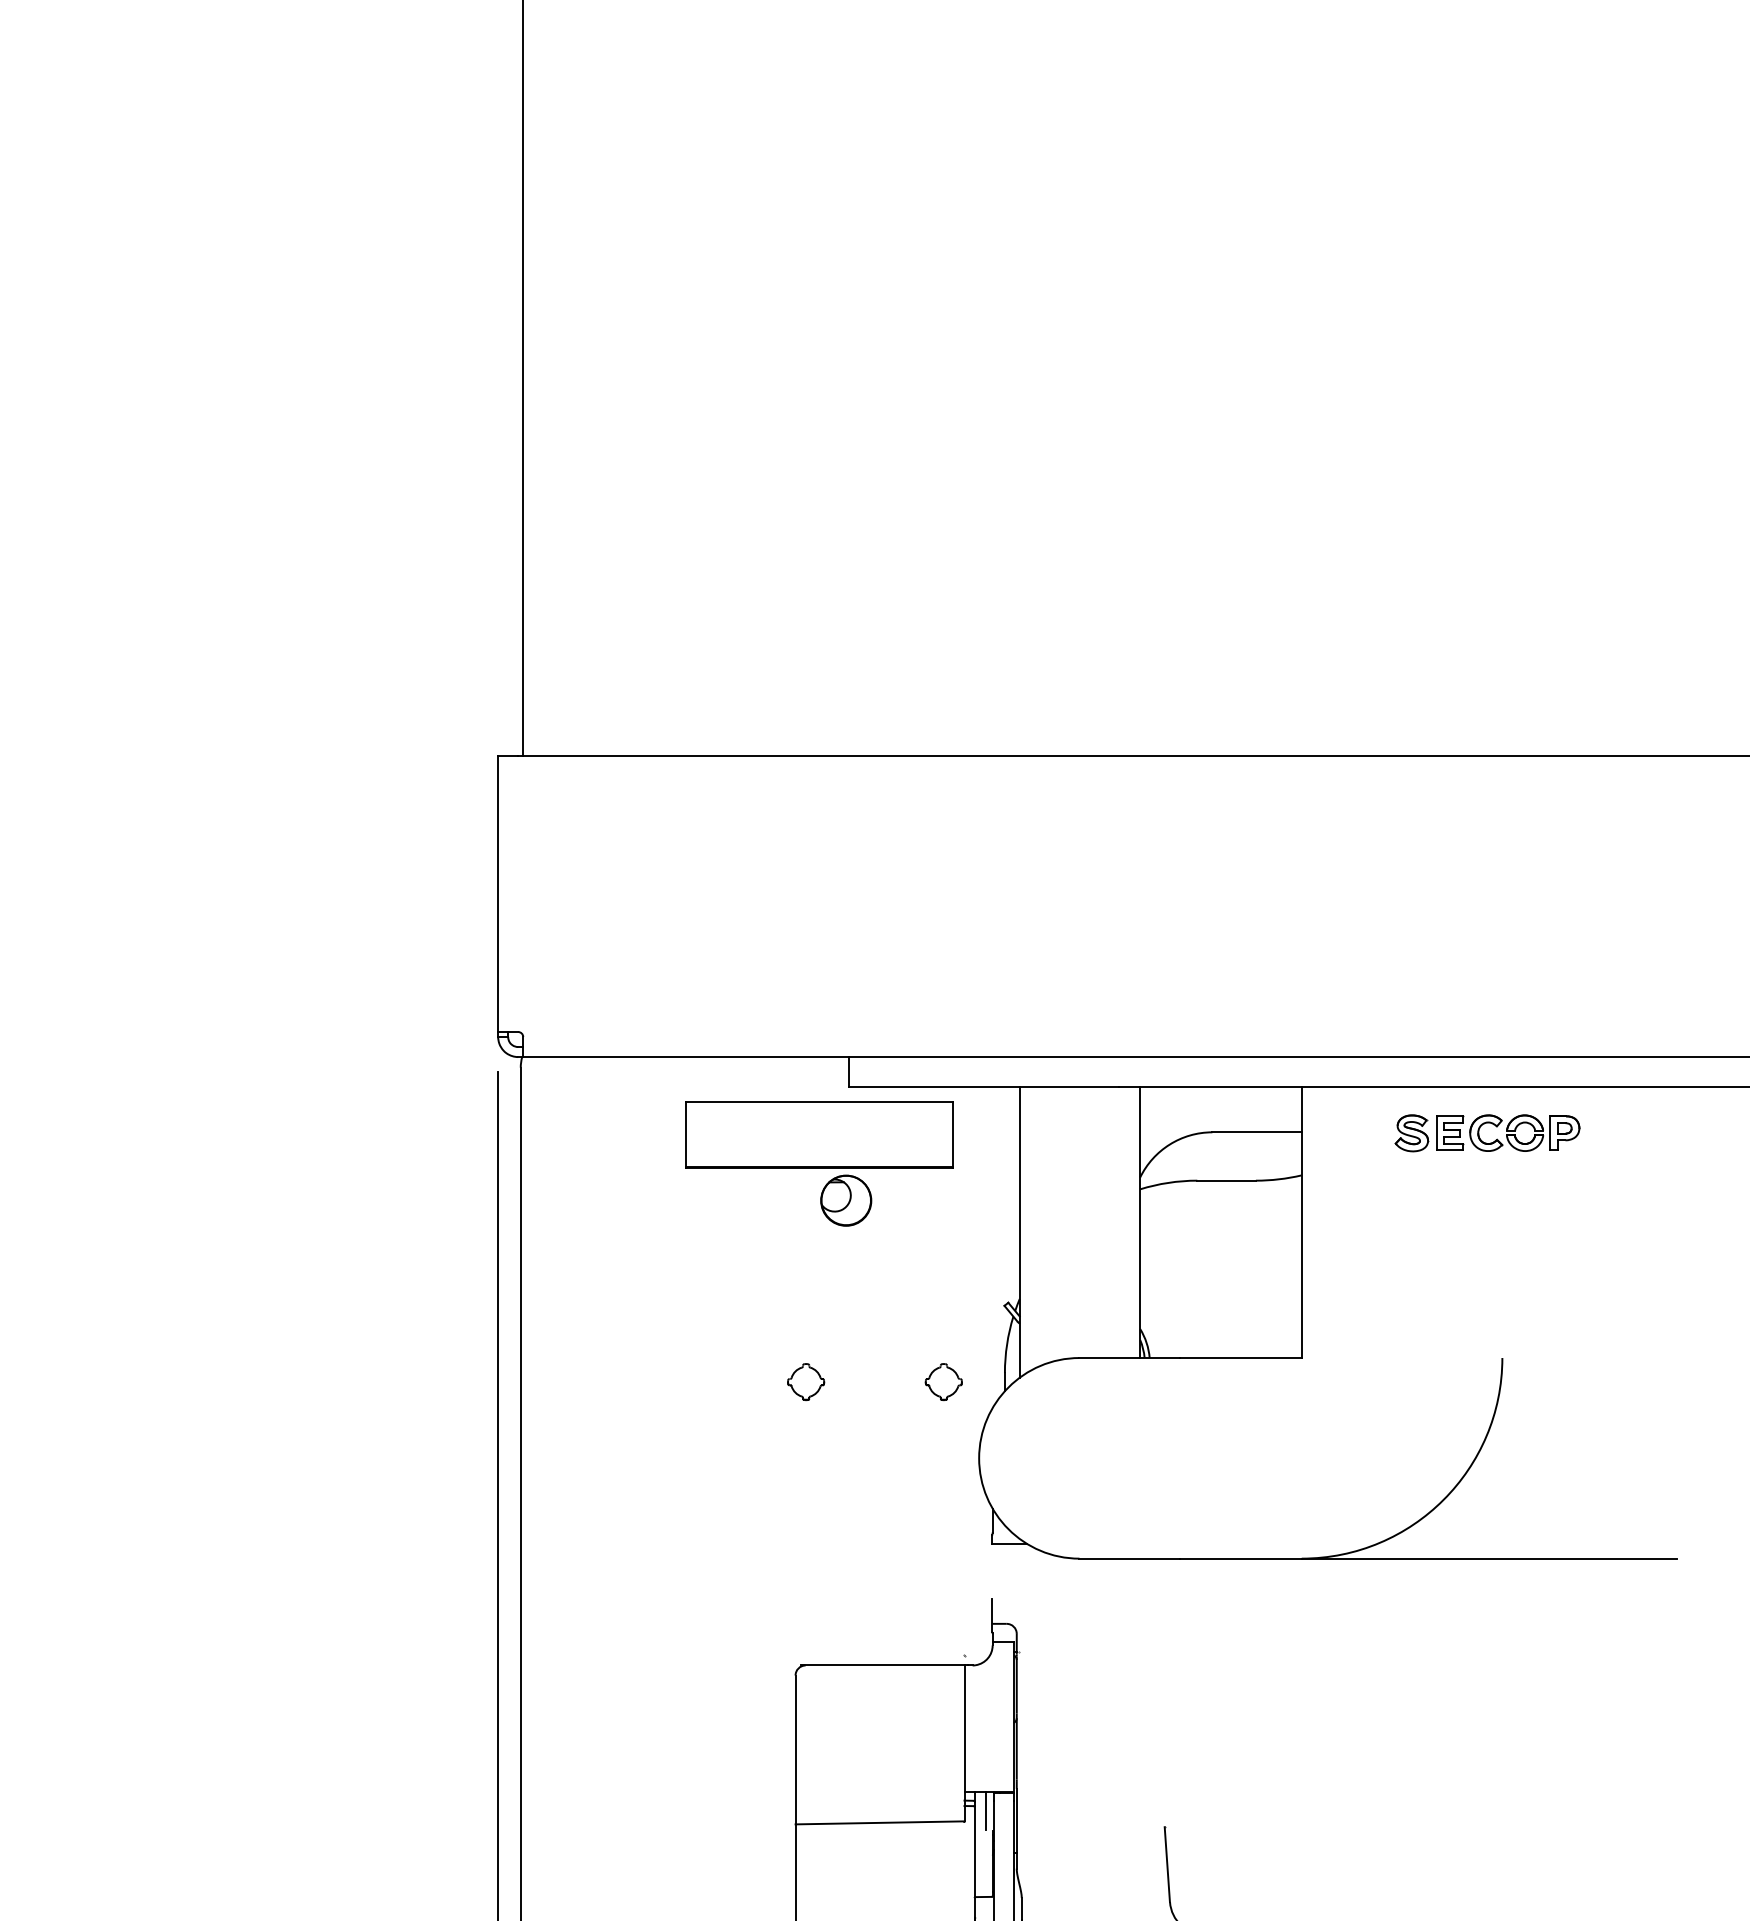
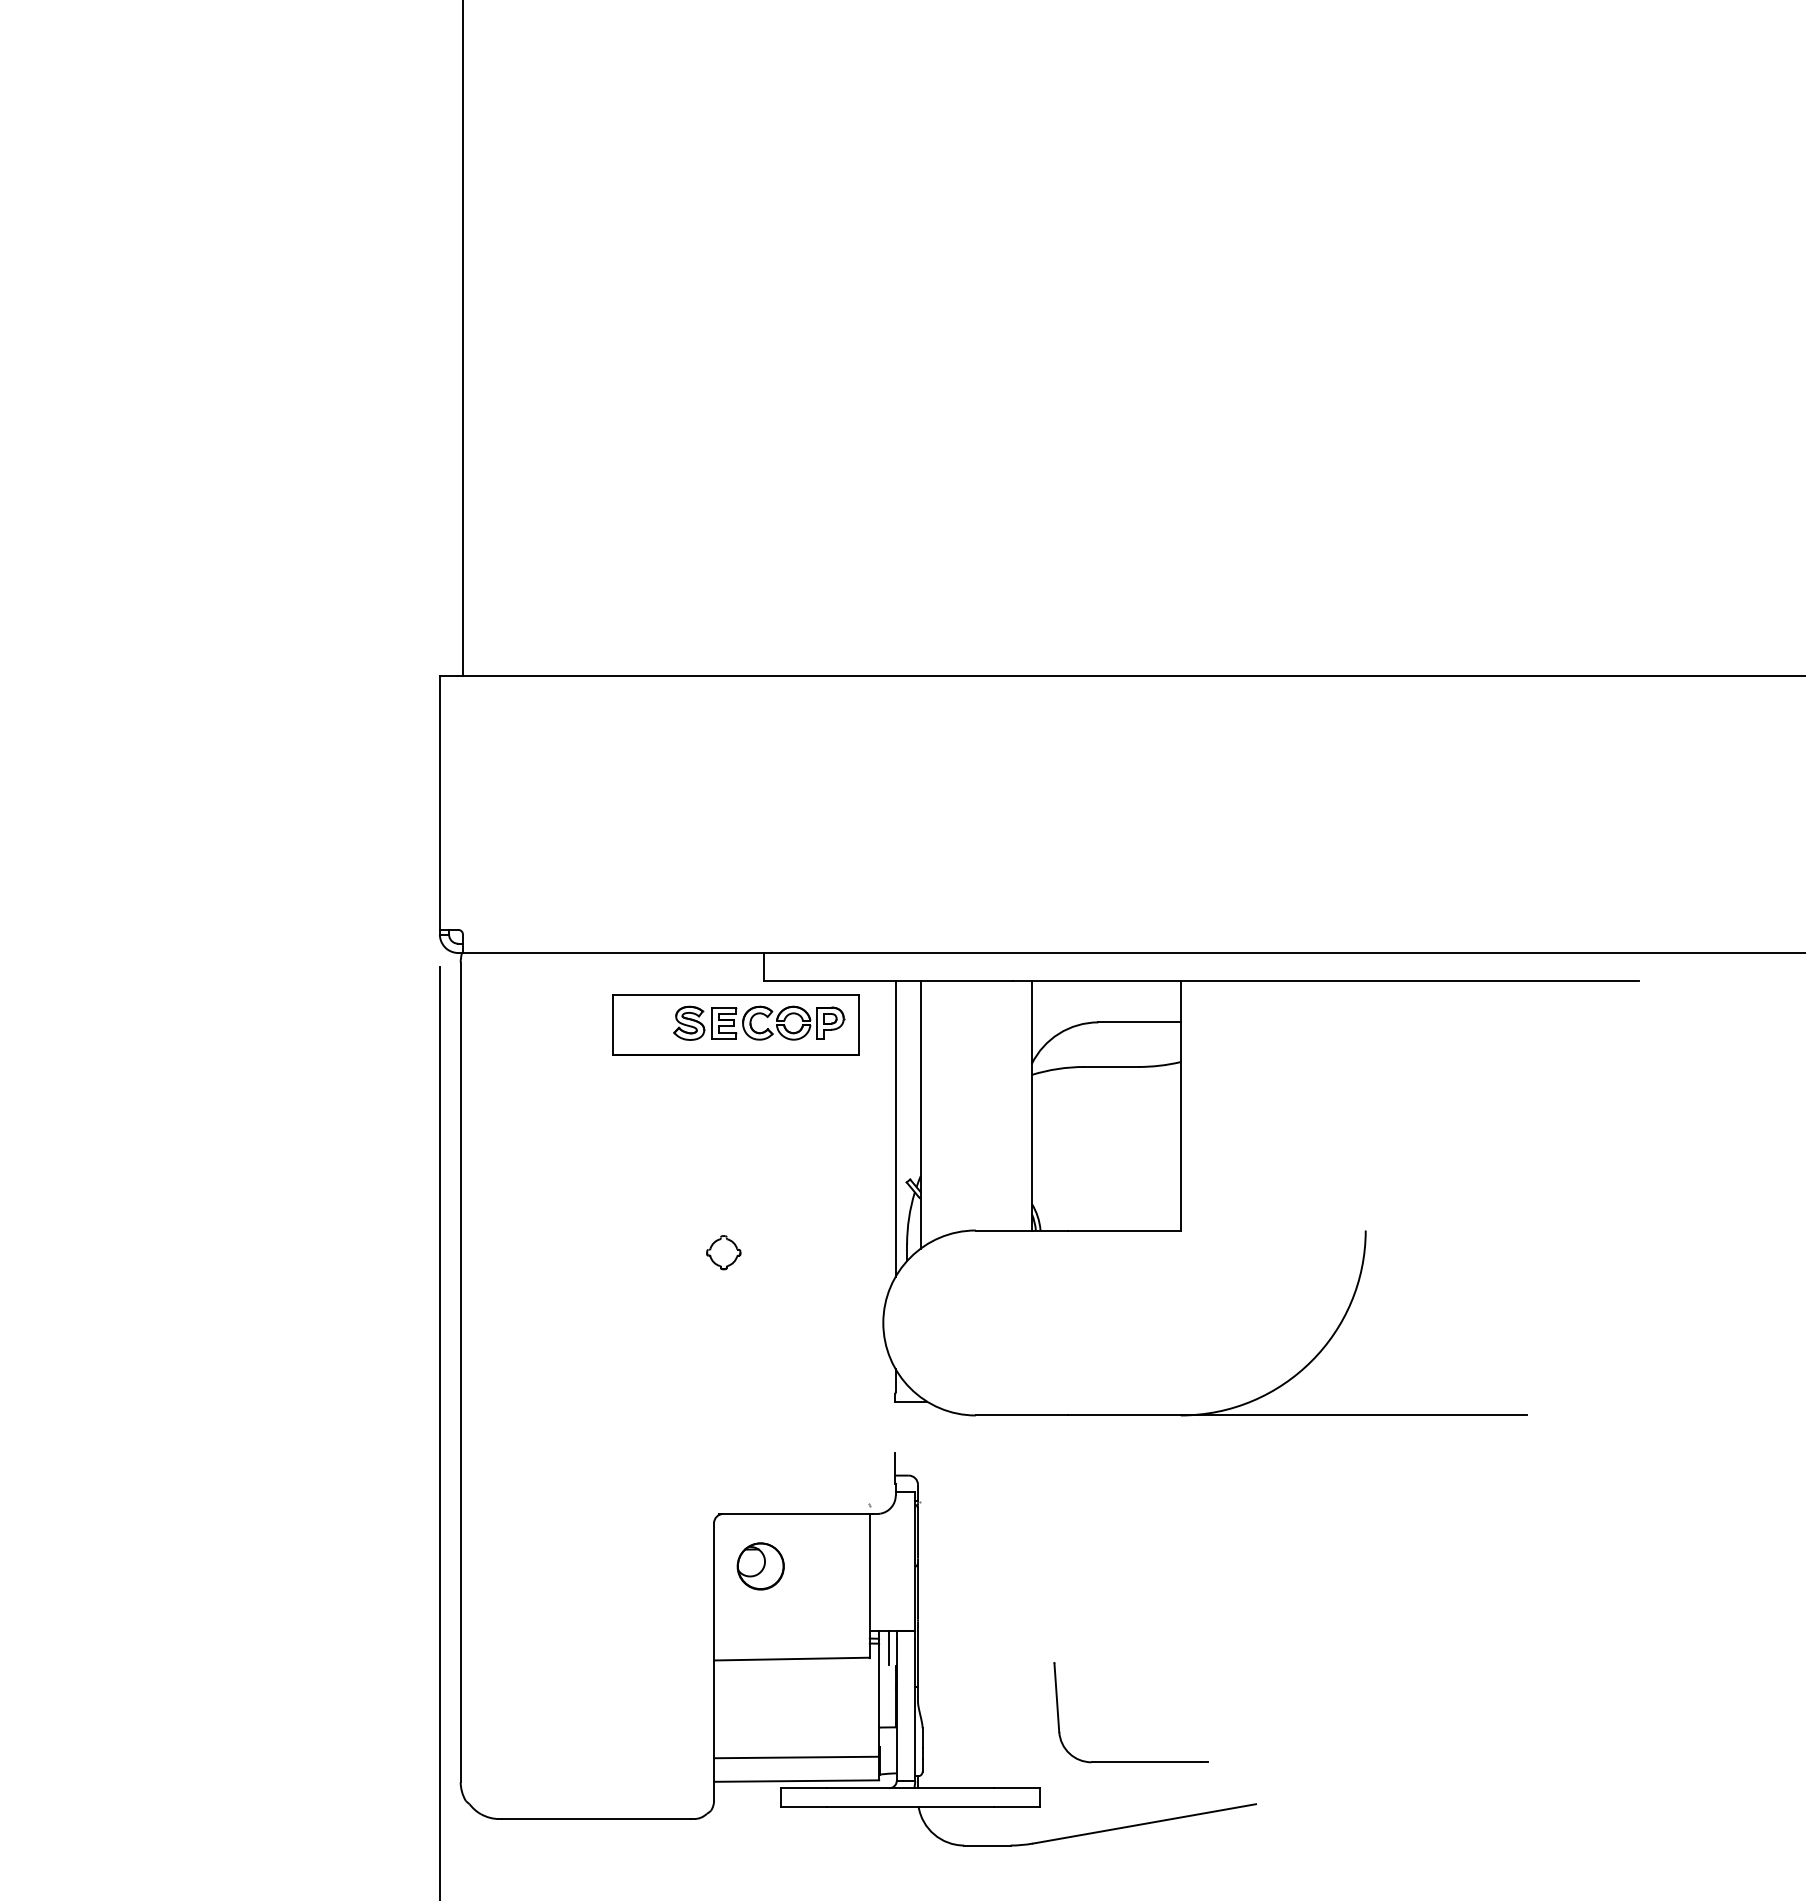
part: (1480, 1129) -> (752, 1019), moved
part: (845, 1200) -> (760, 1566), moved
line: (992, 1247) -> (895, 1128), added
part: (943, 1381) -> (850, 1252), removed

